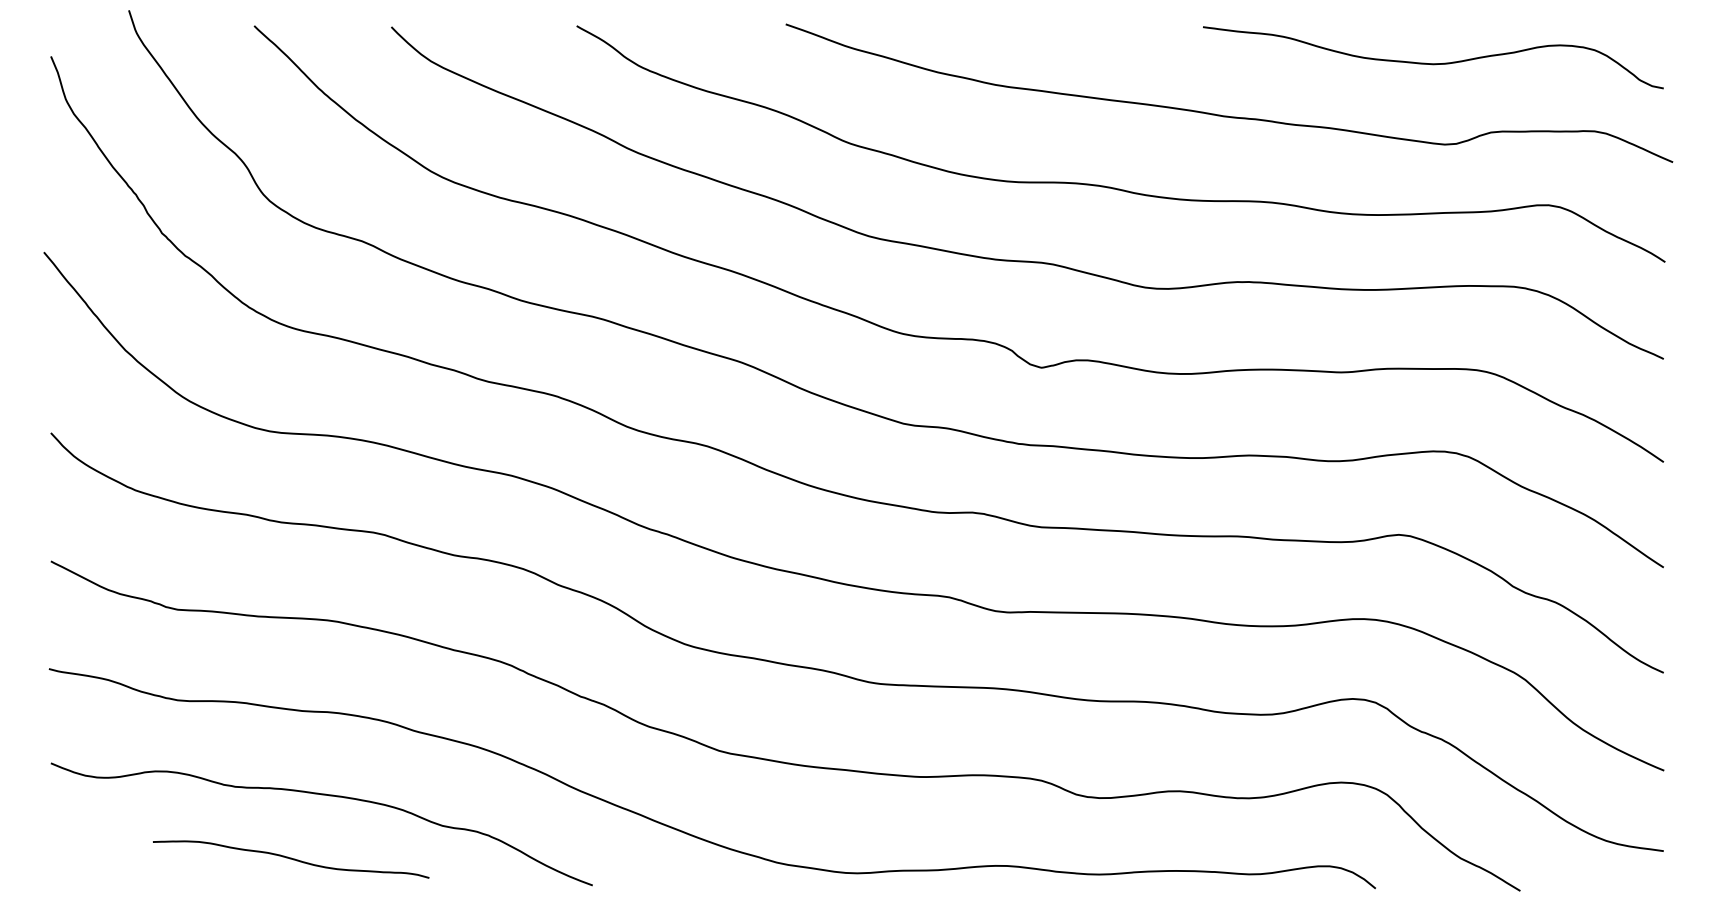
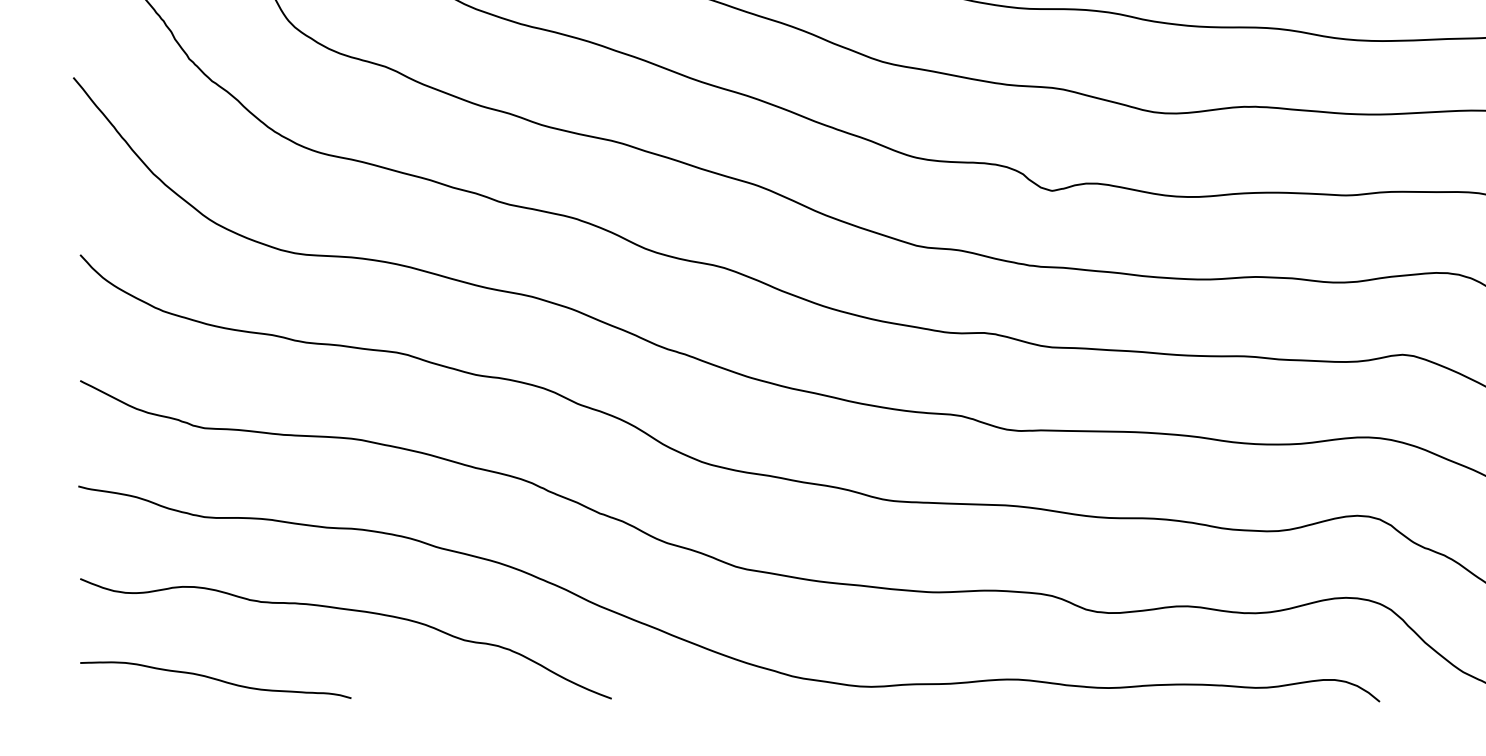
curve: (291, 859) -> (216, 680), moved

